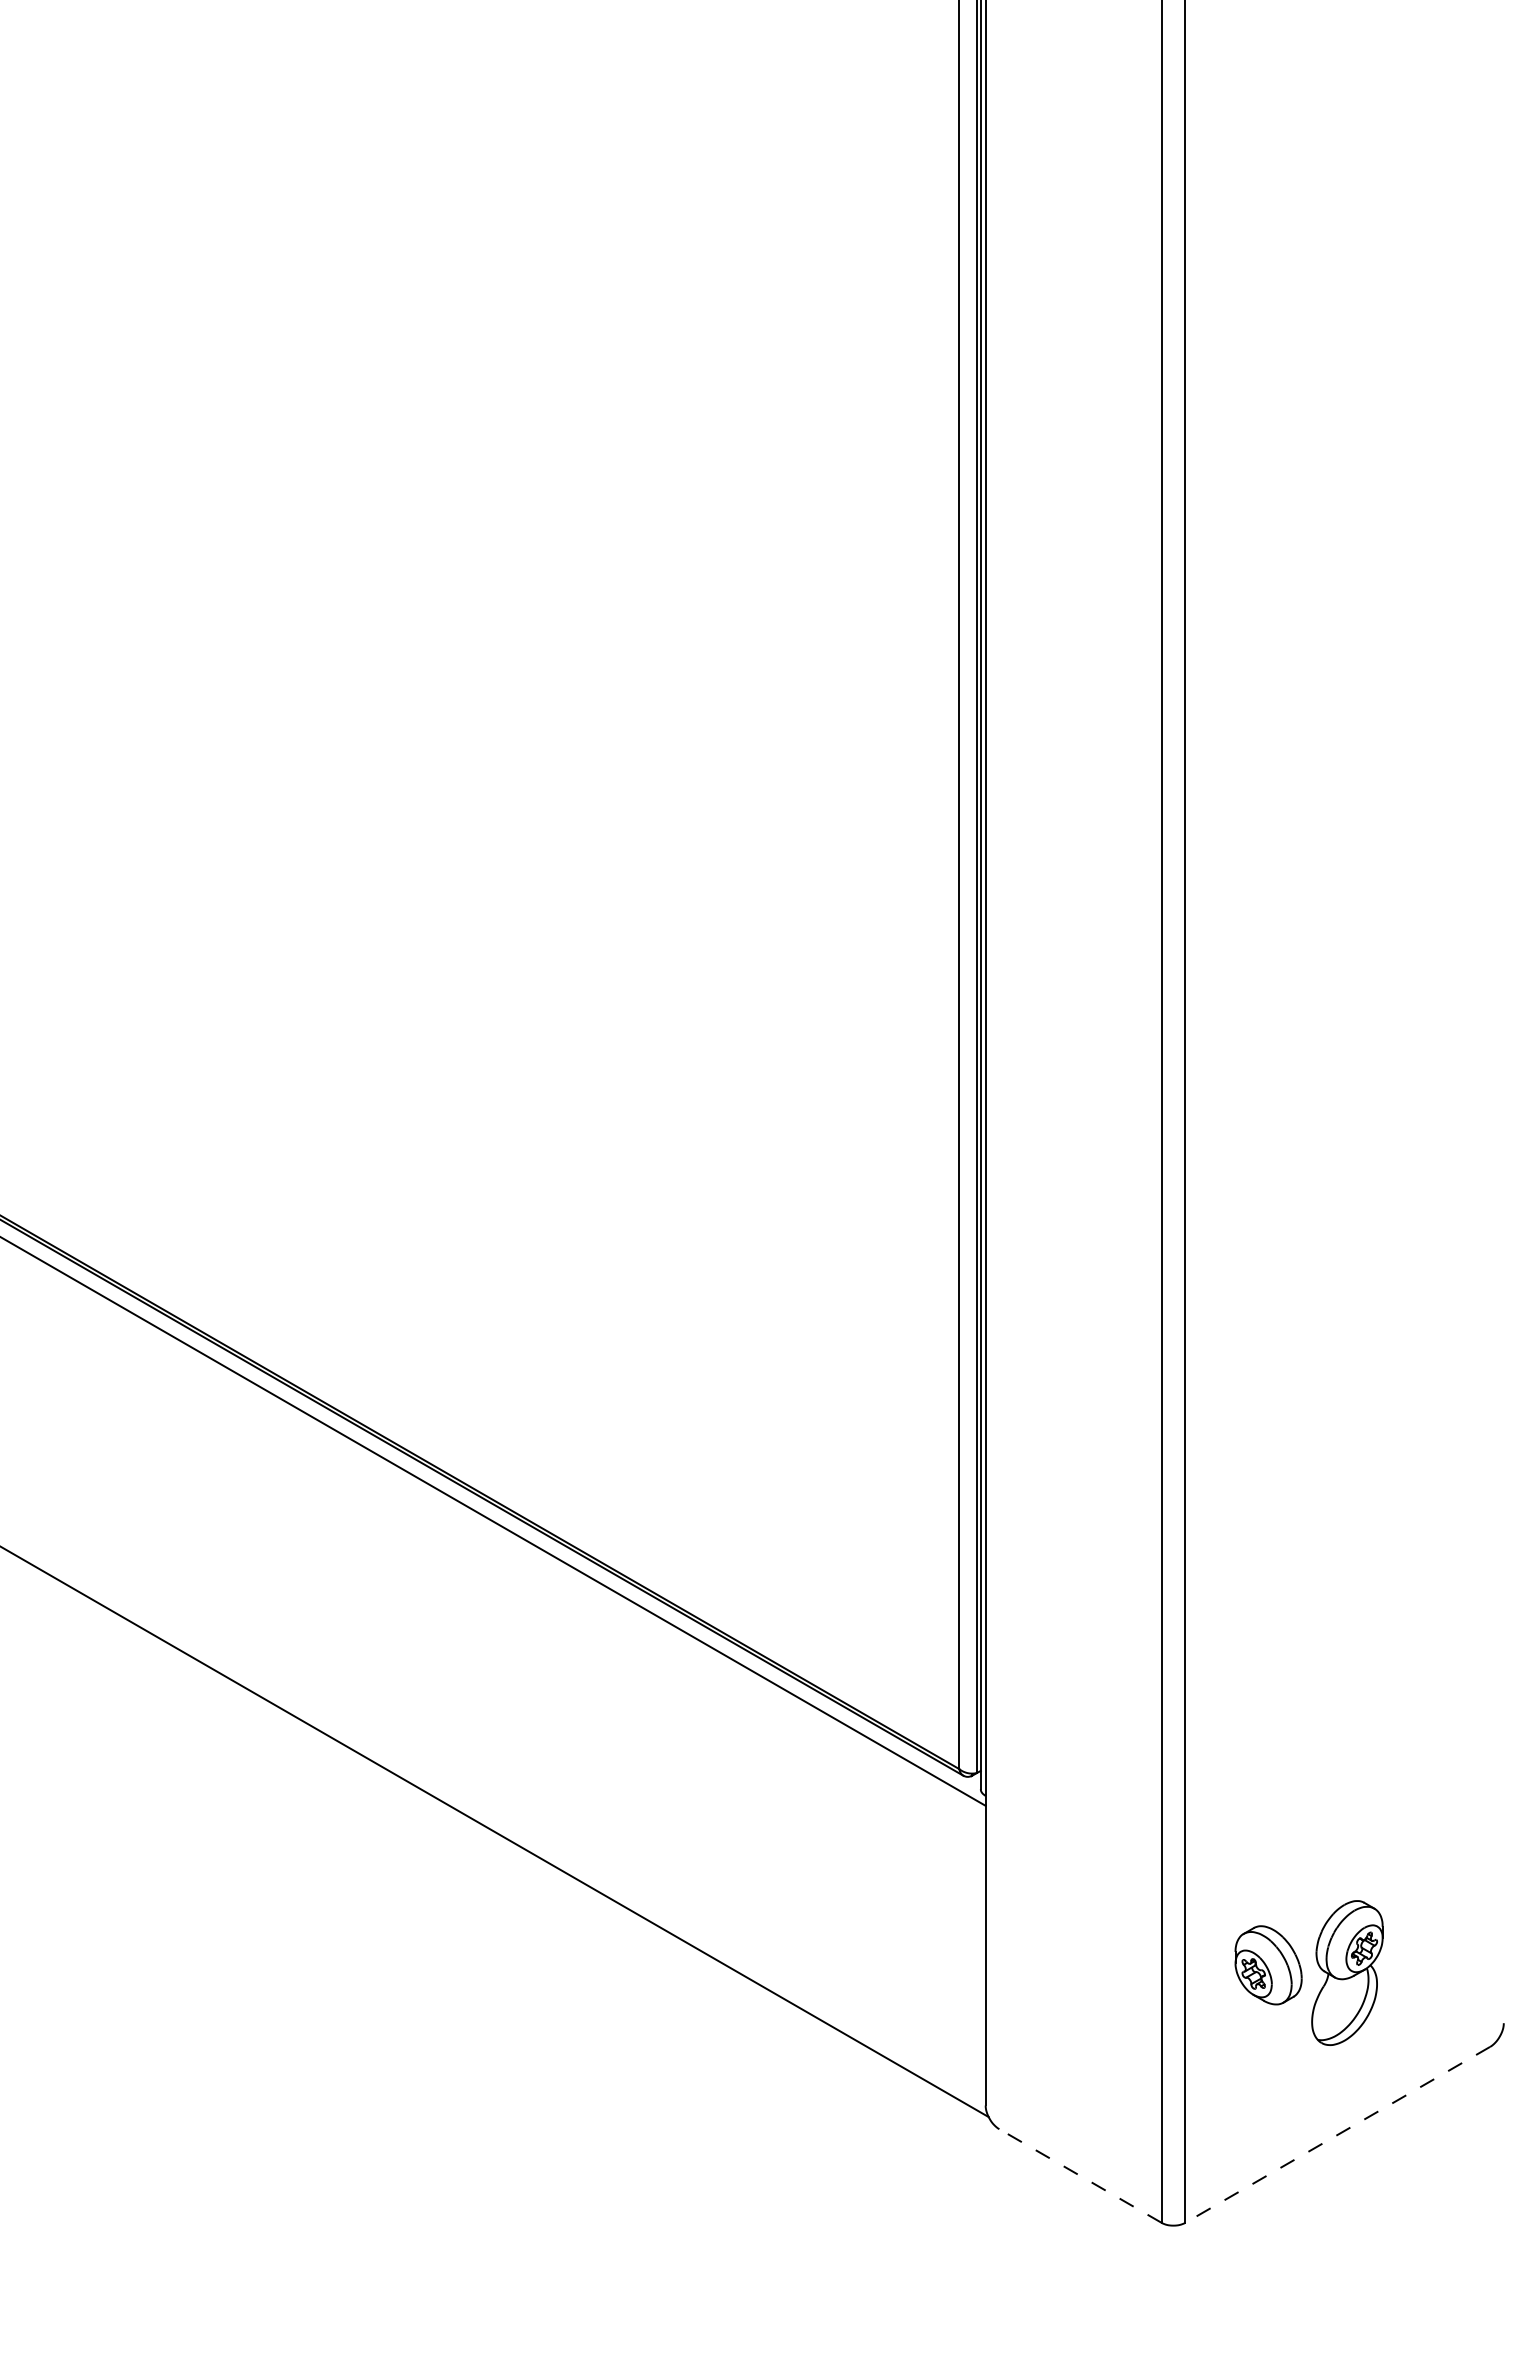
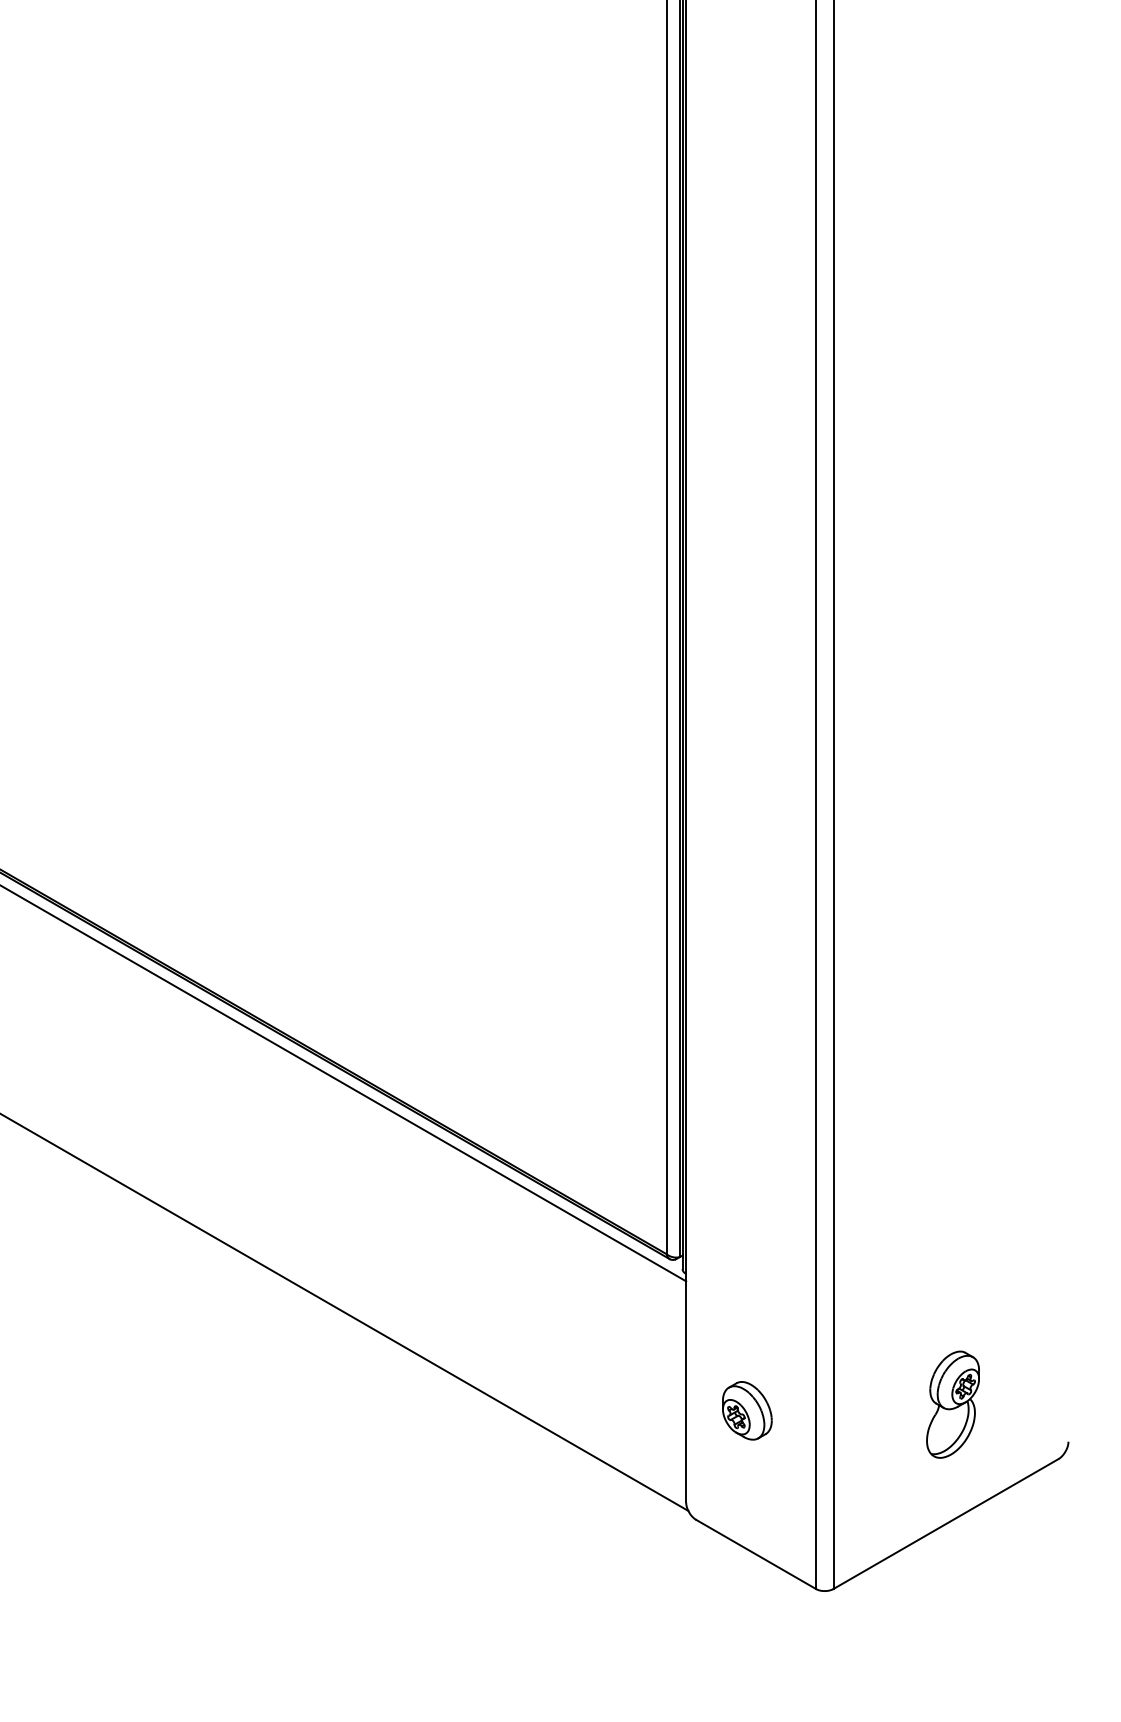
part: (1268, 1965) -> (747, 1410), moved
line: (1337, 2134) -> (945, 1523), dashed -> solid
line: (1080, 2176) -> (756, 1554), dashed -> solid

